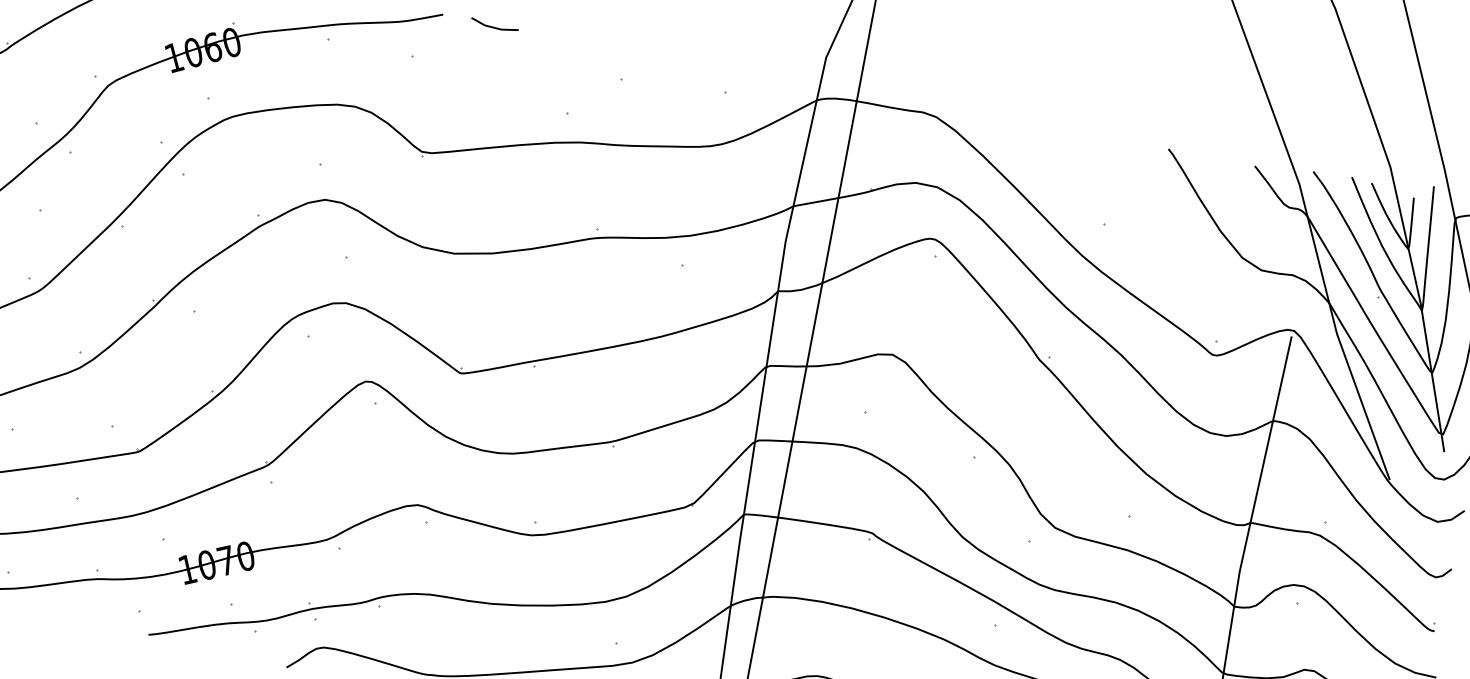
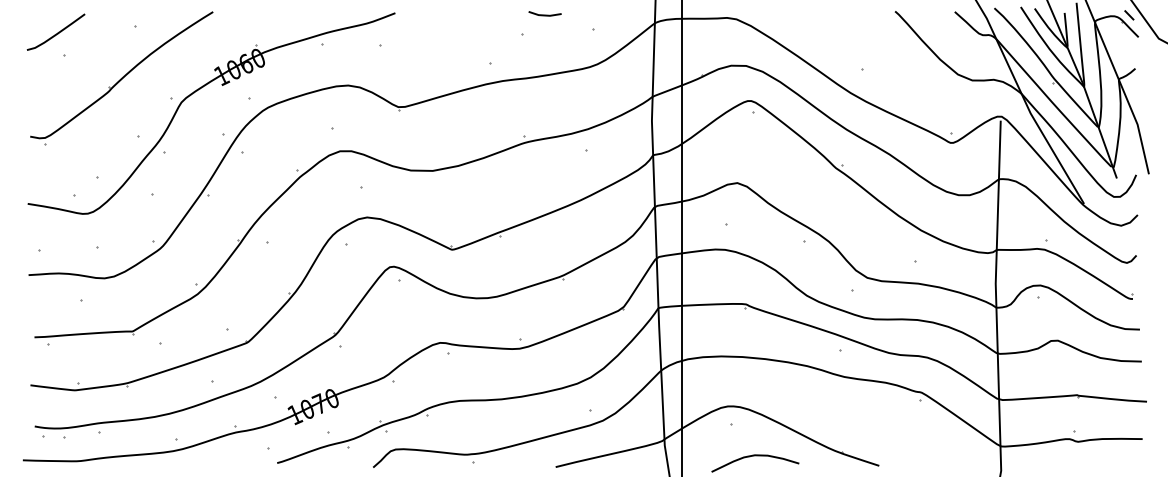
line: (493, 26) -> (544, 14), moved

